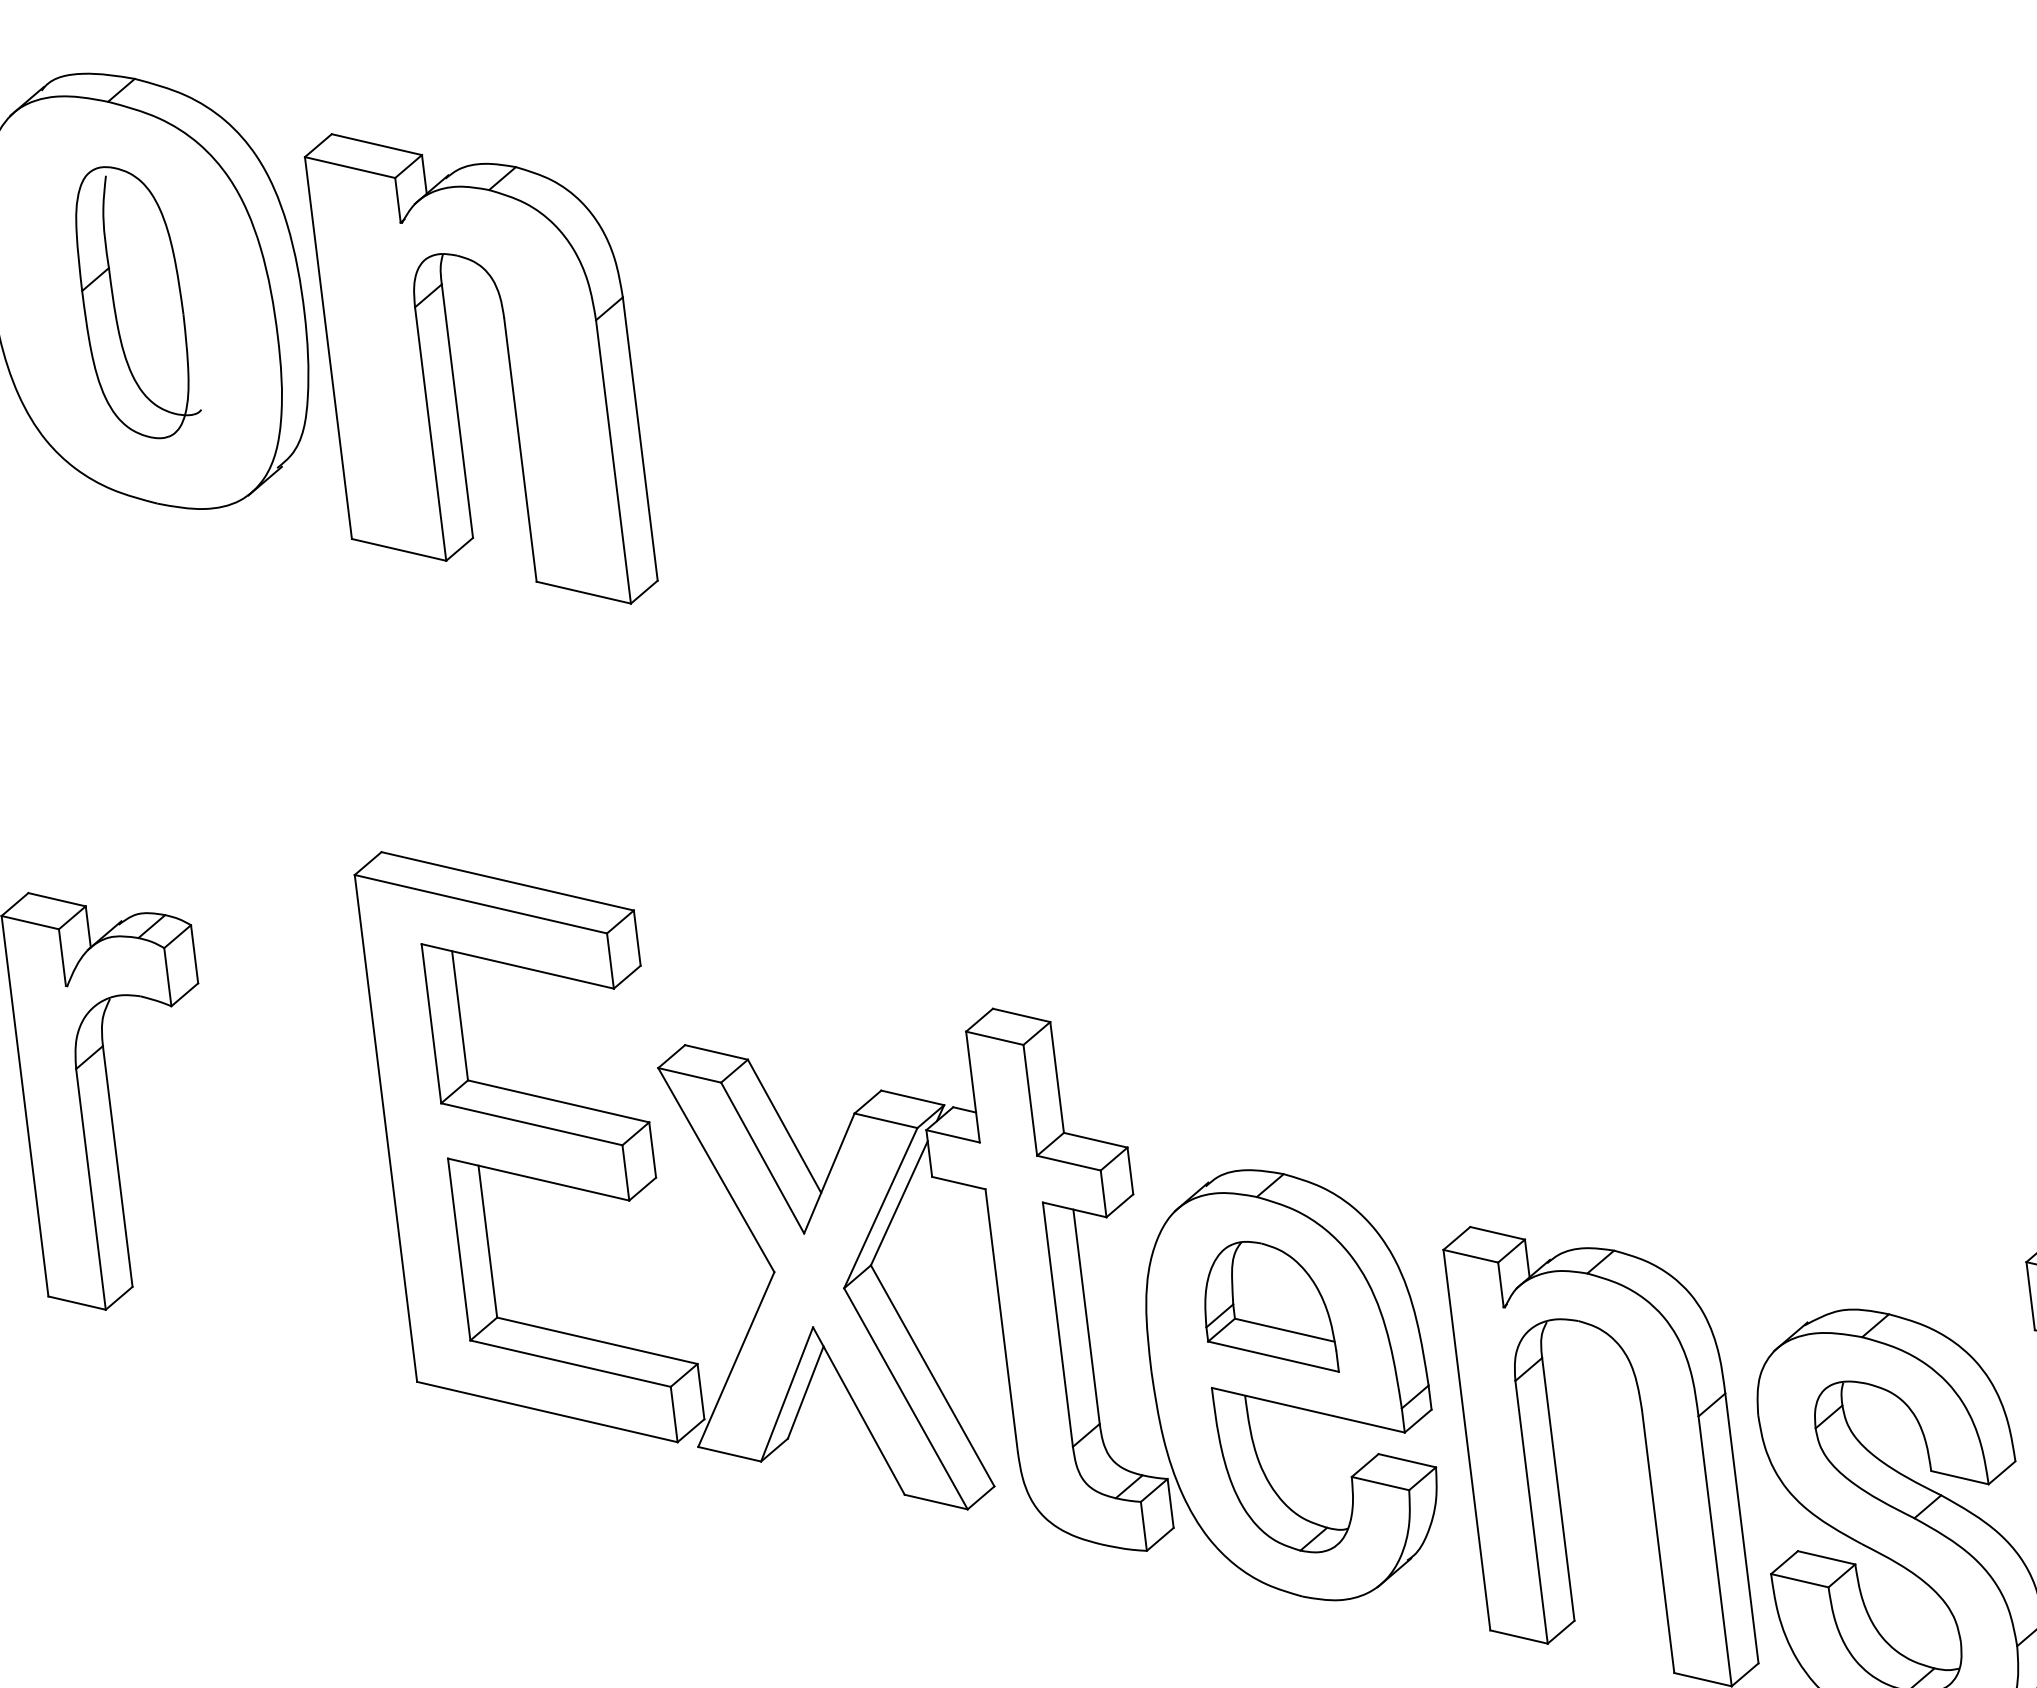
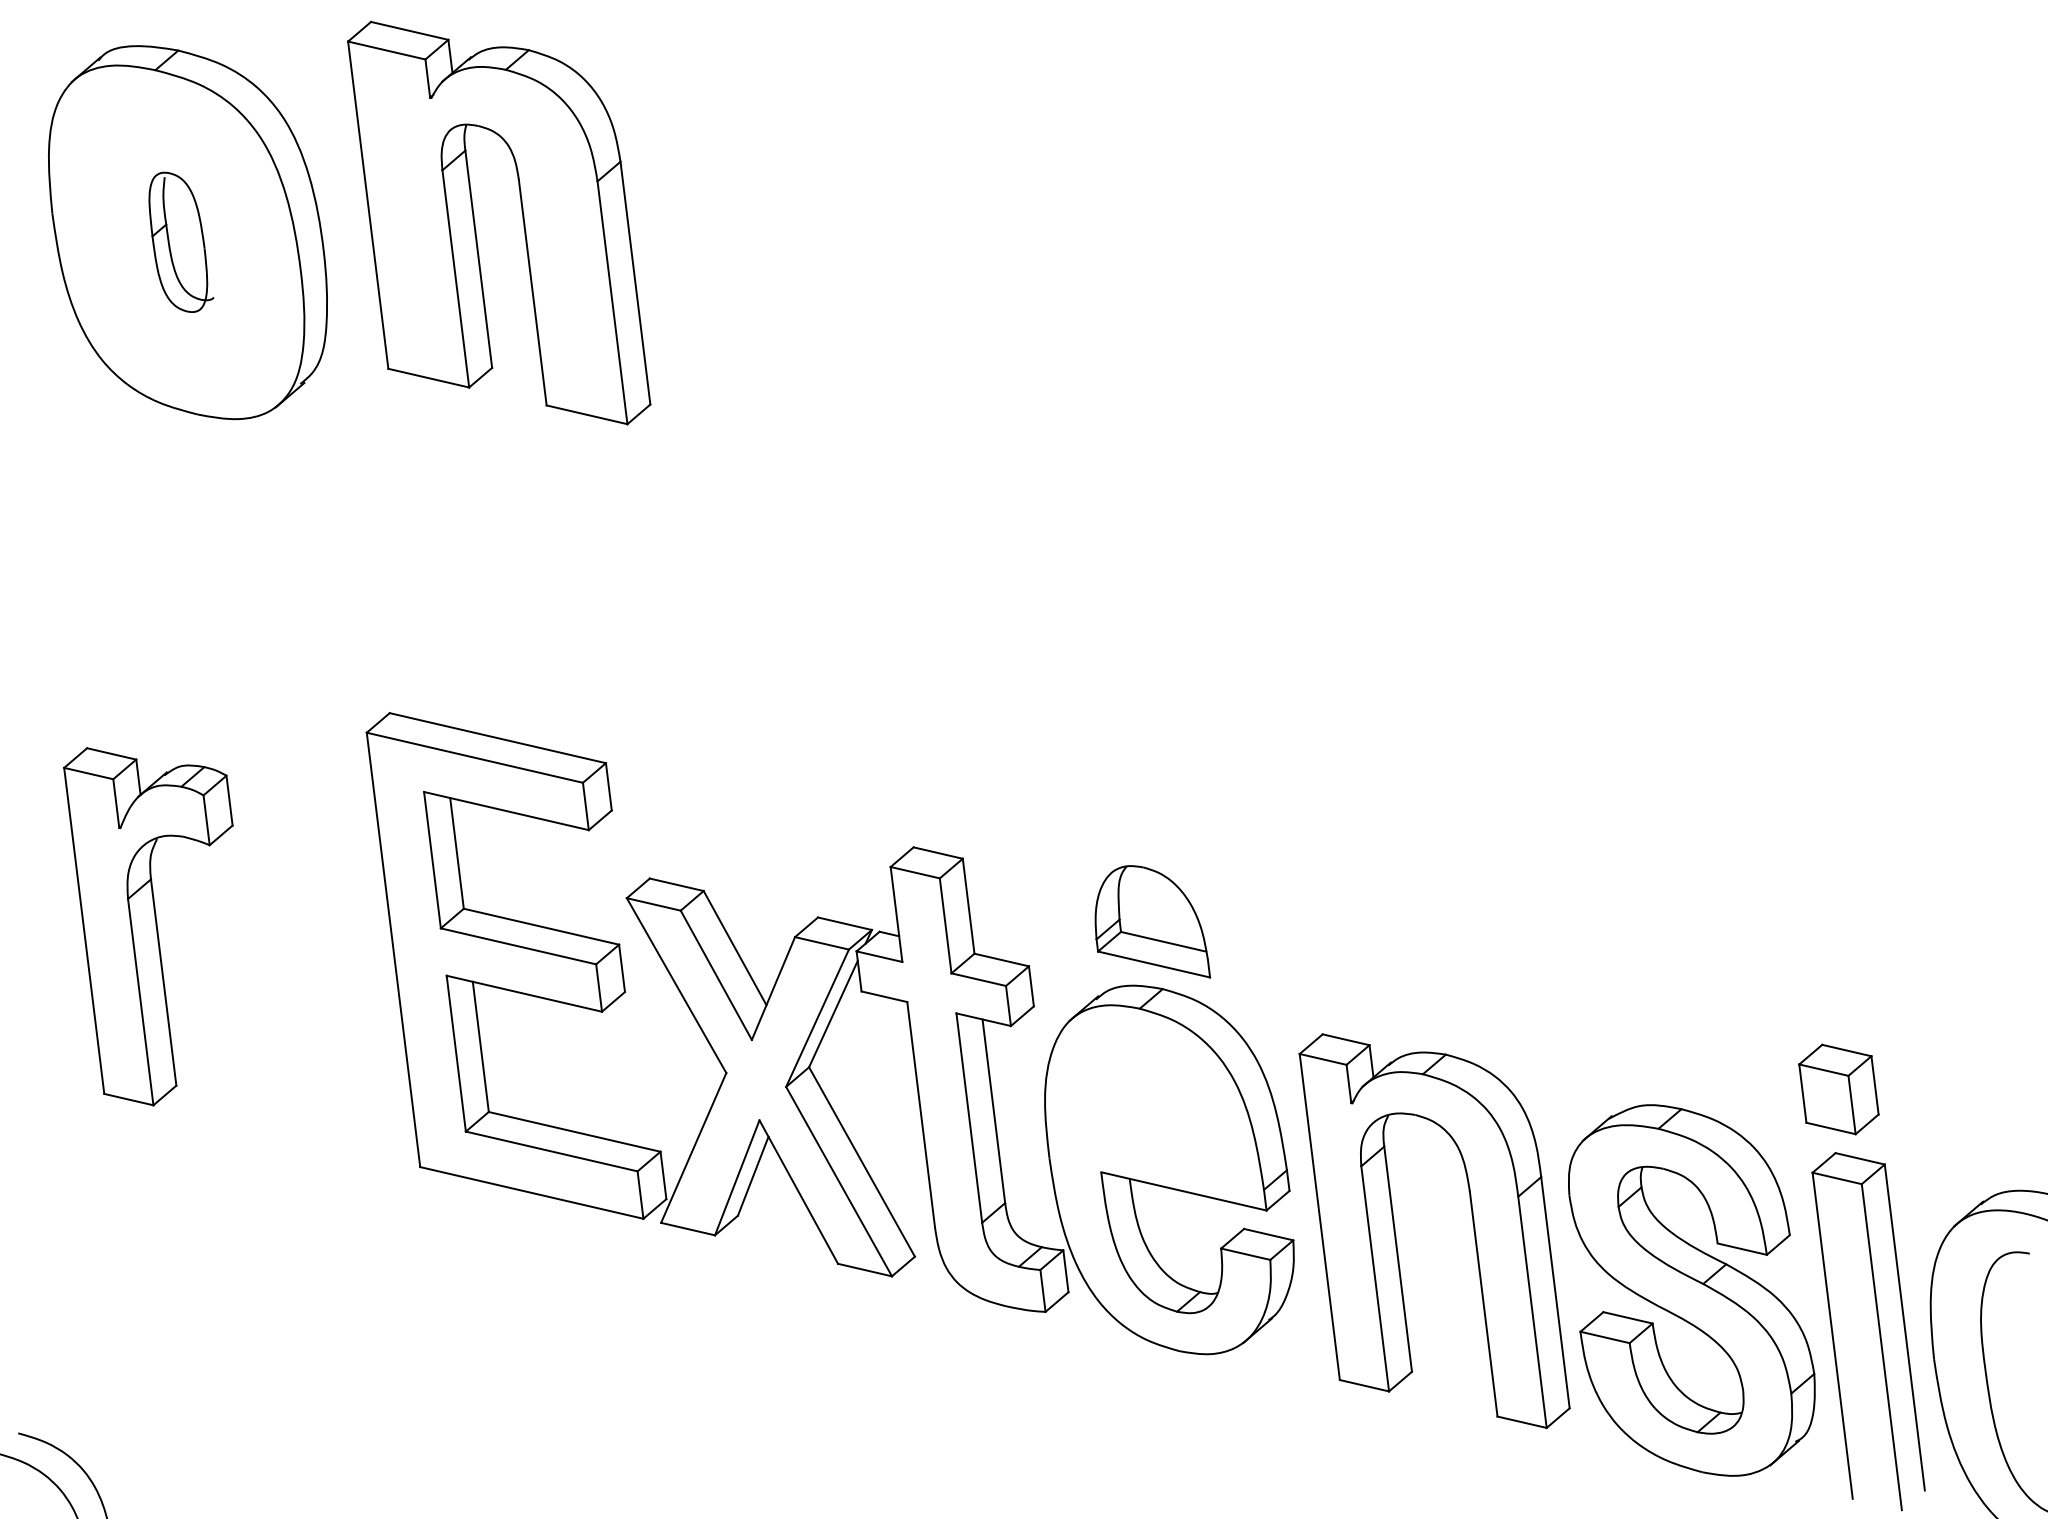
part: (138, 302) -> (181, 242), size x0.6
part: (508, 364) -> (522, 219), moved
part: (1271, 1306) -> (1152, 921), moved

